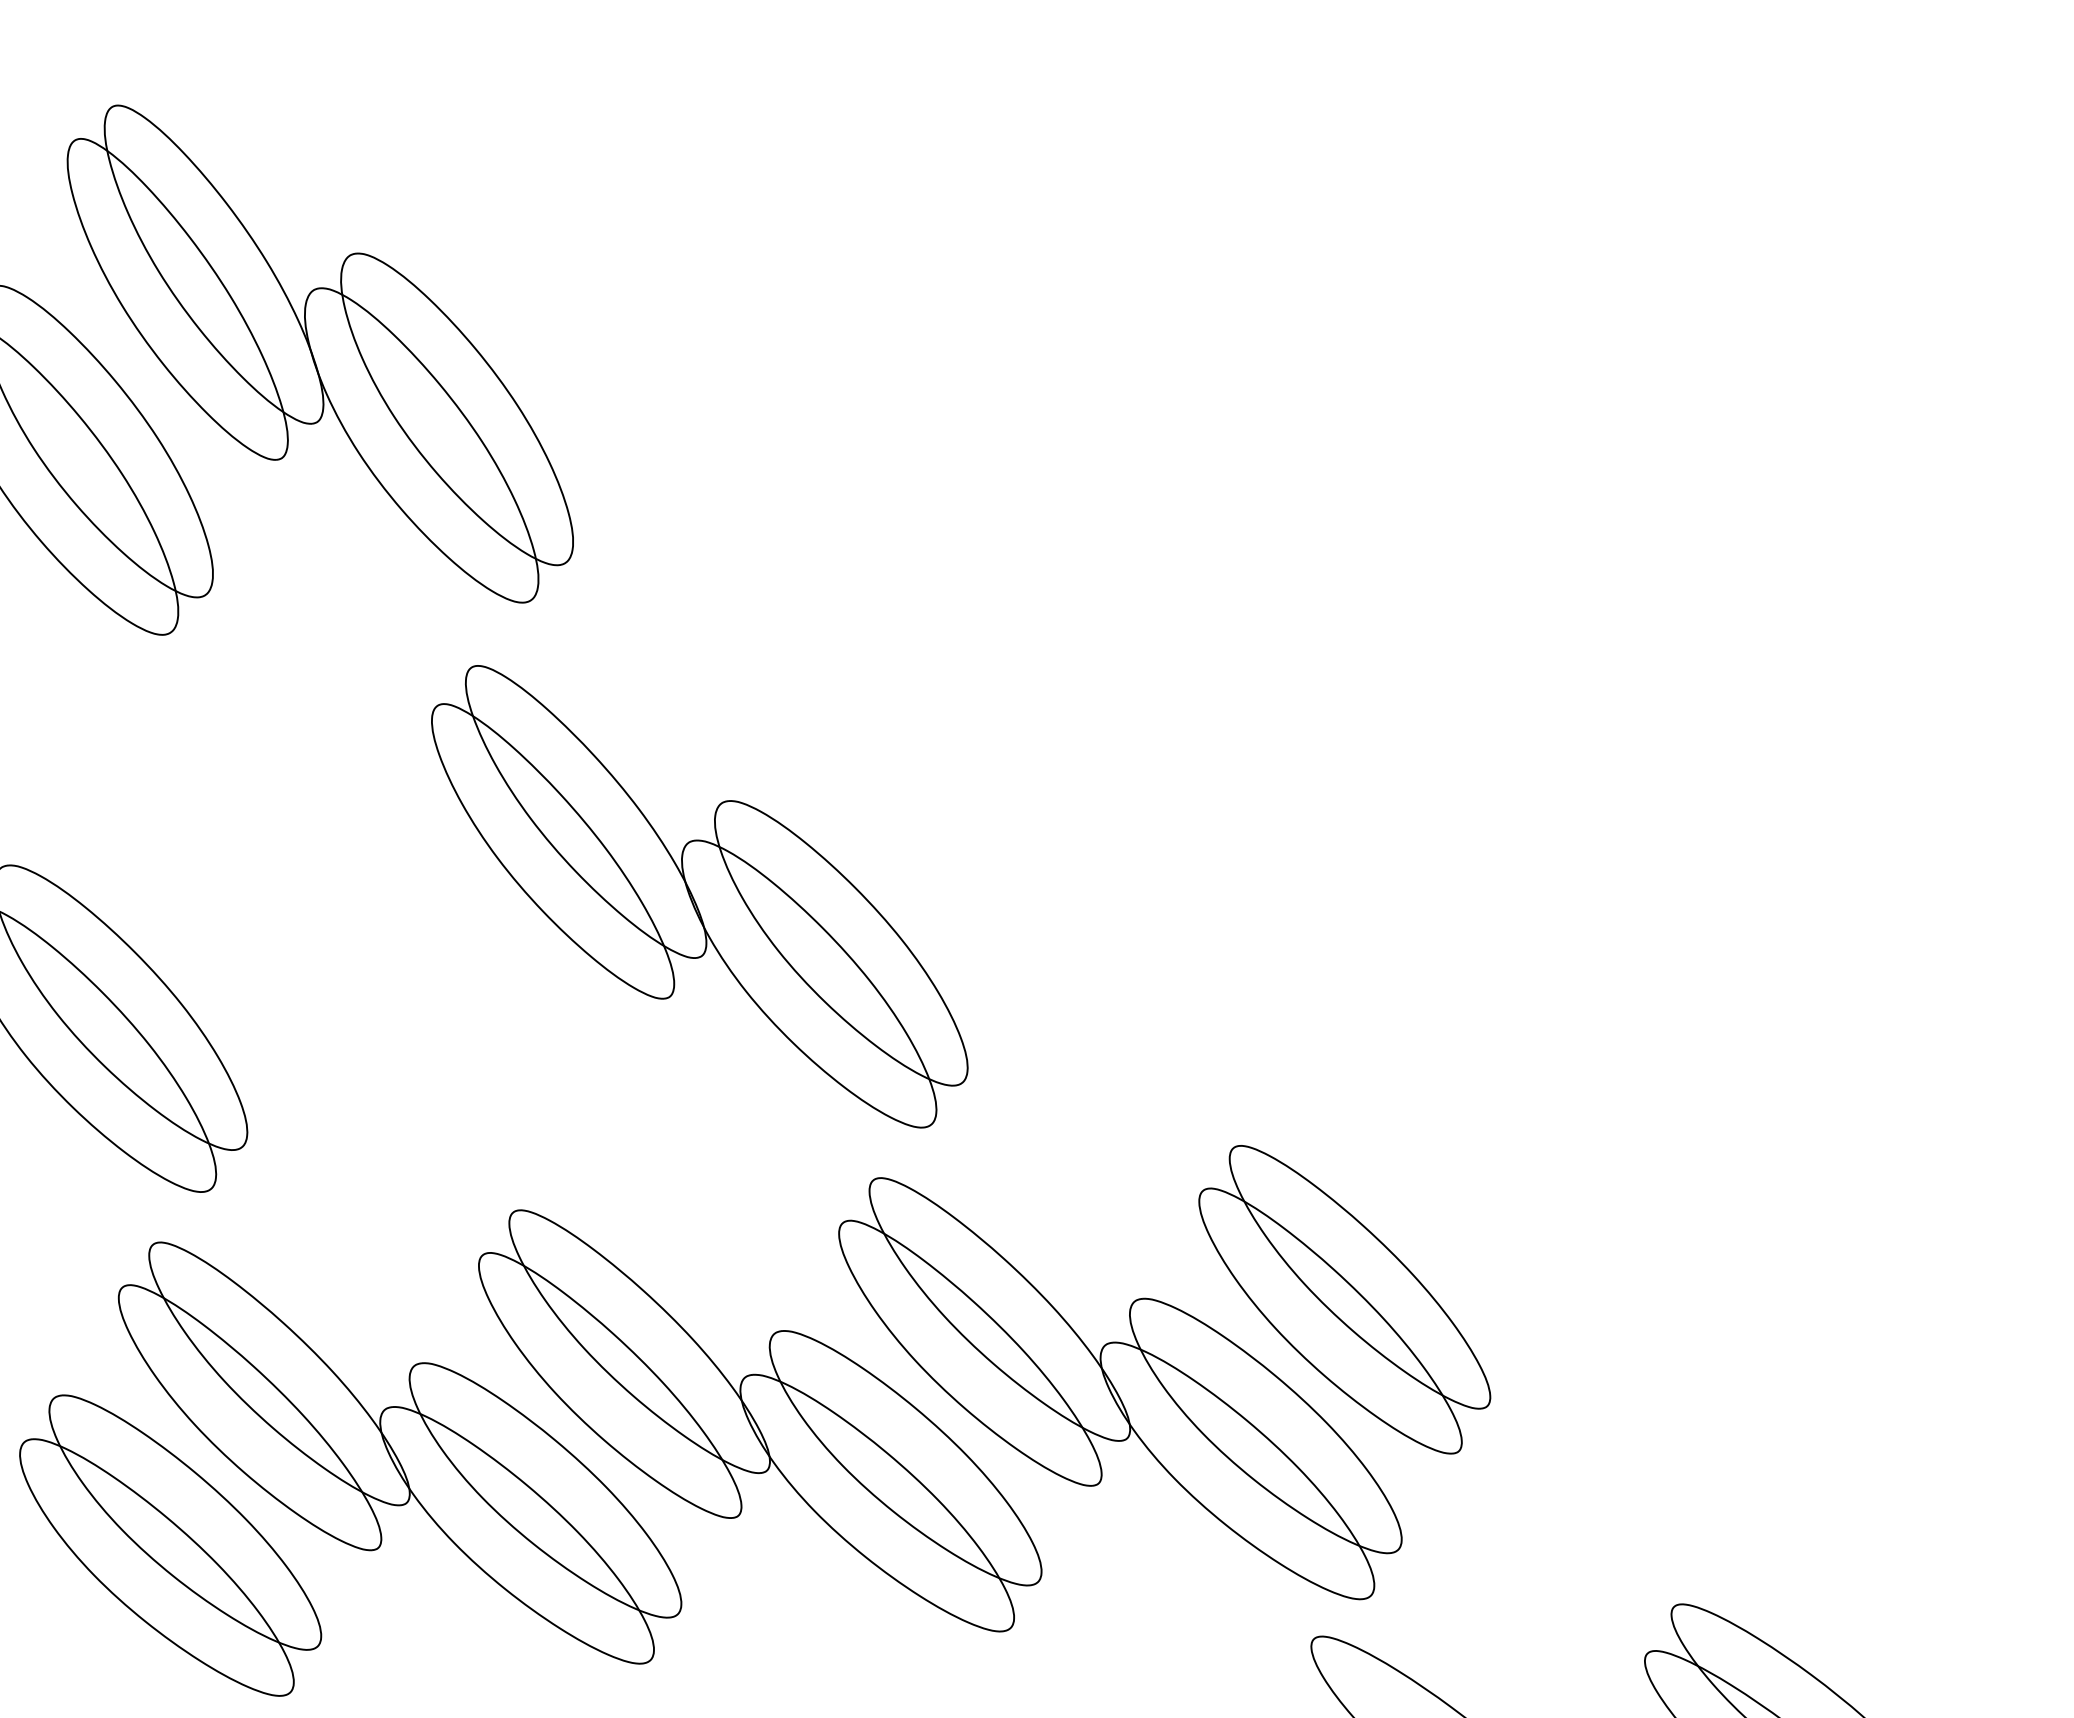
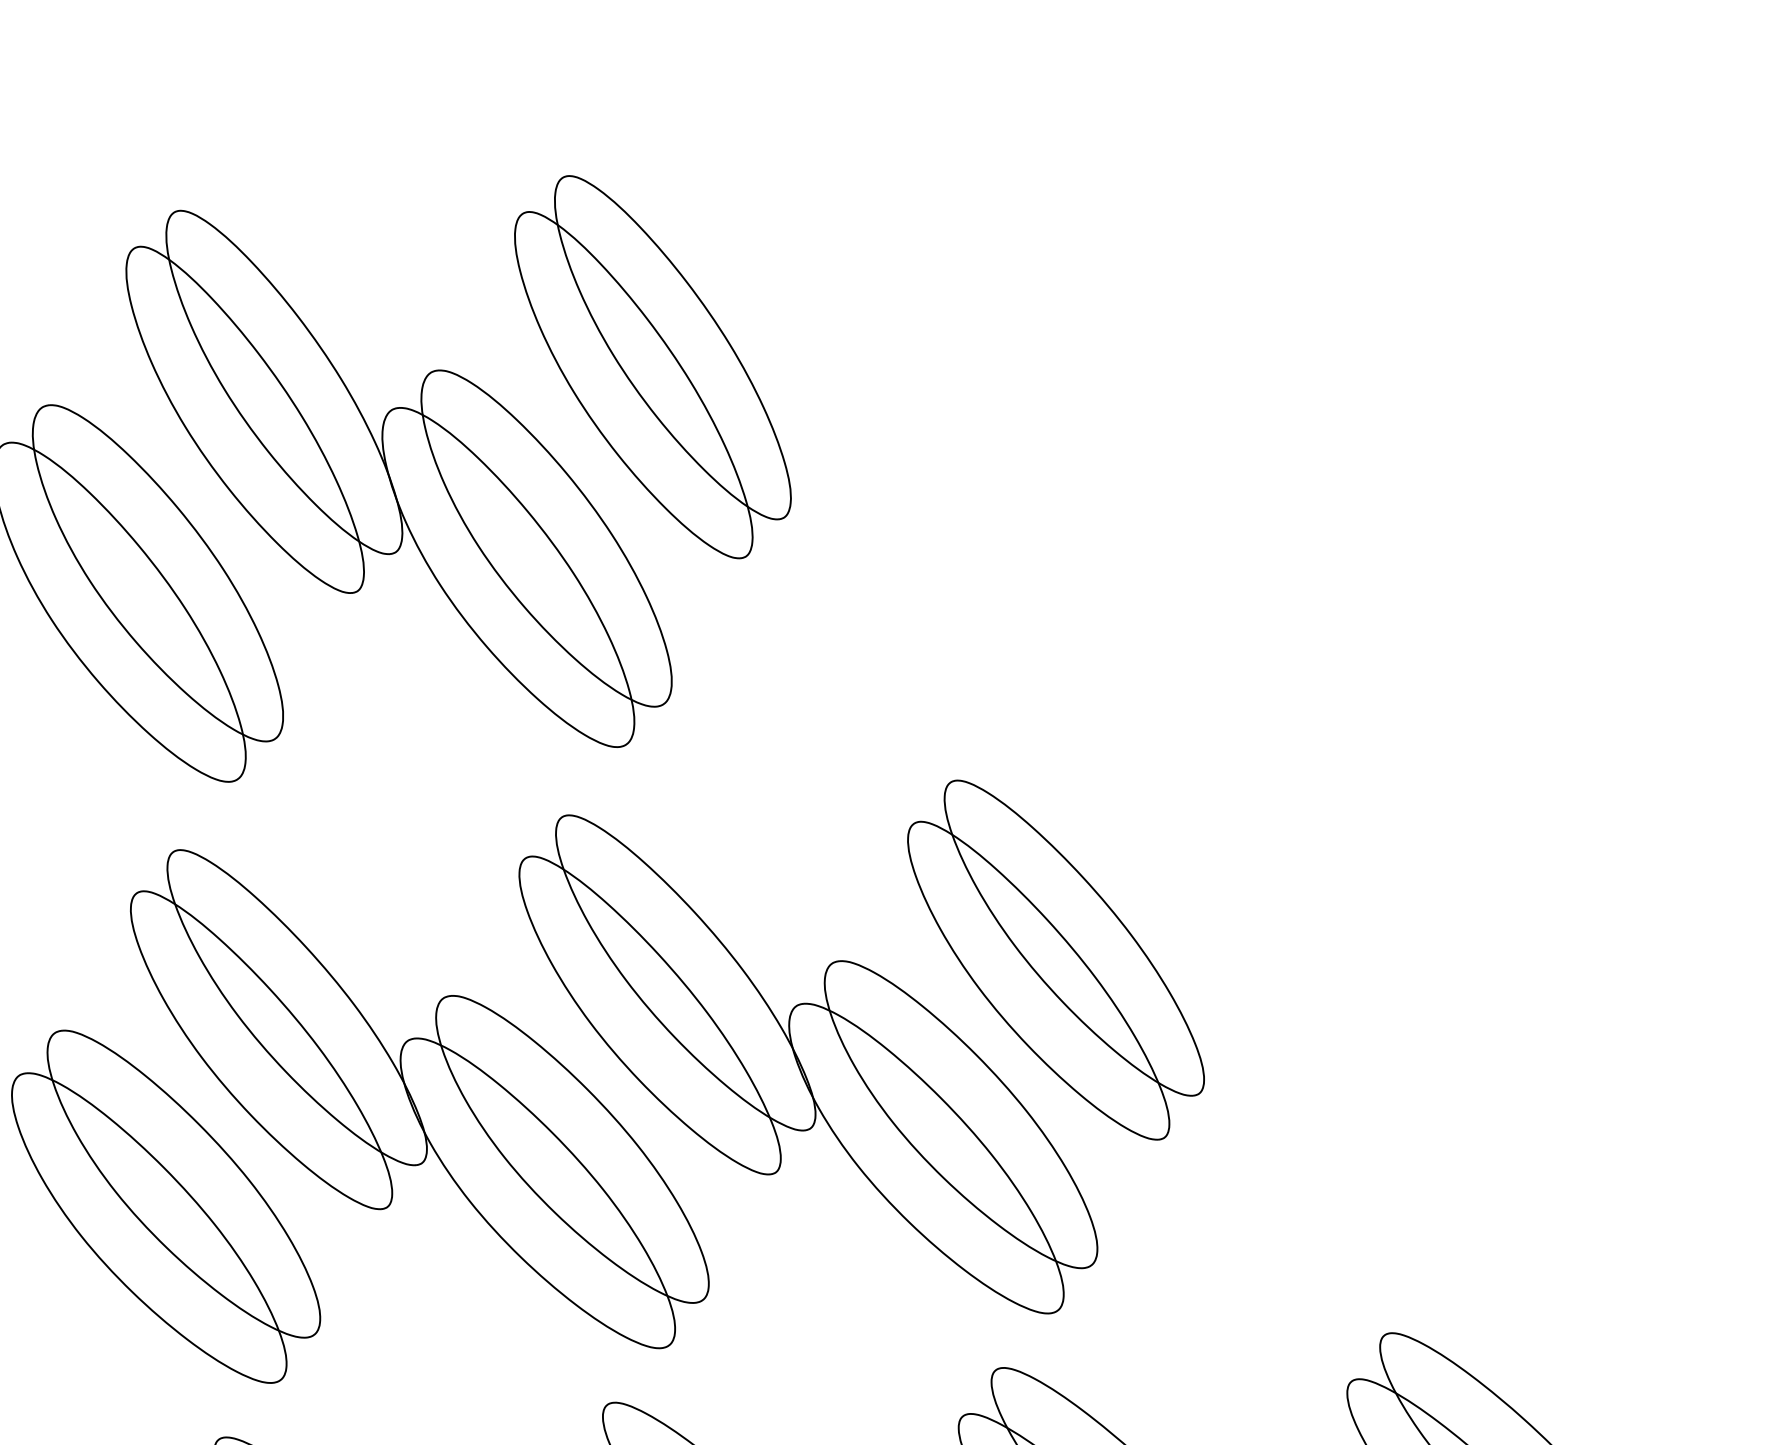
part: (555, 250) -> (652, 367), added
part: (929, 799) -> (1056, 959), added
part: (339, 928) -> (419, 1098), added

